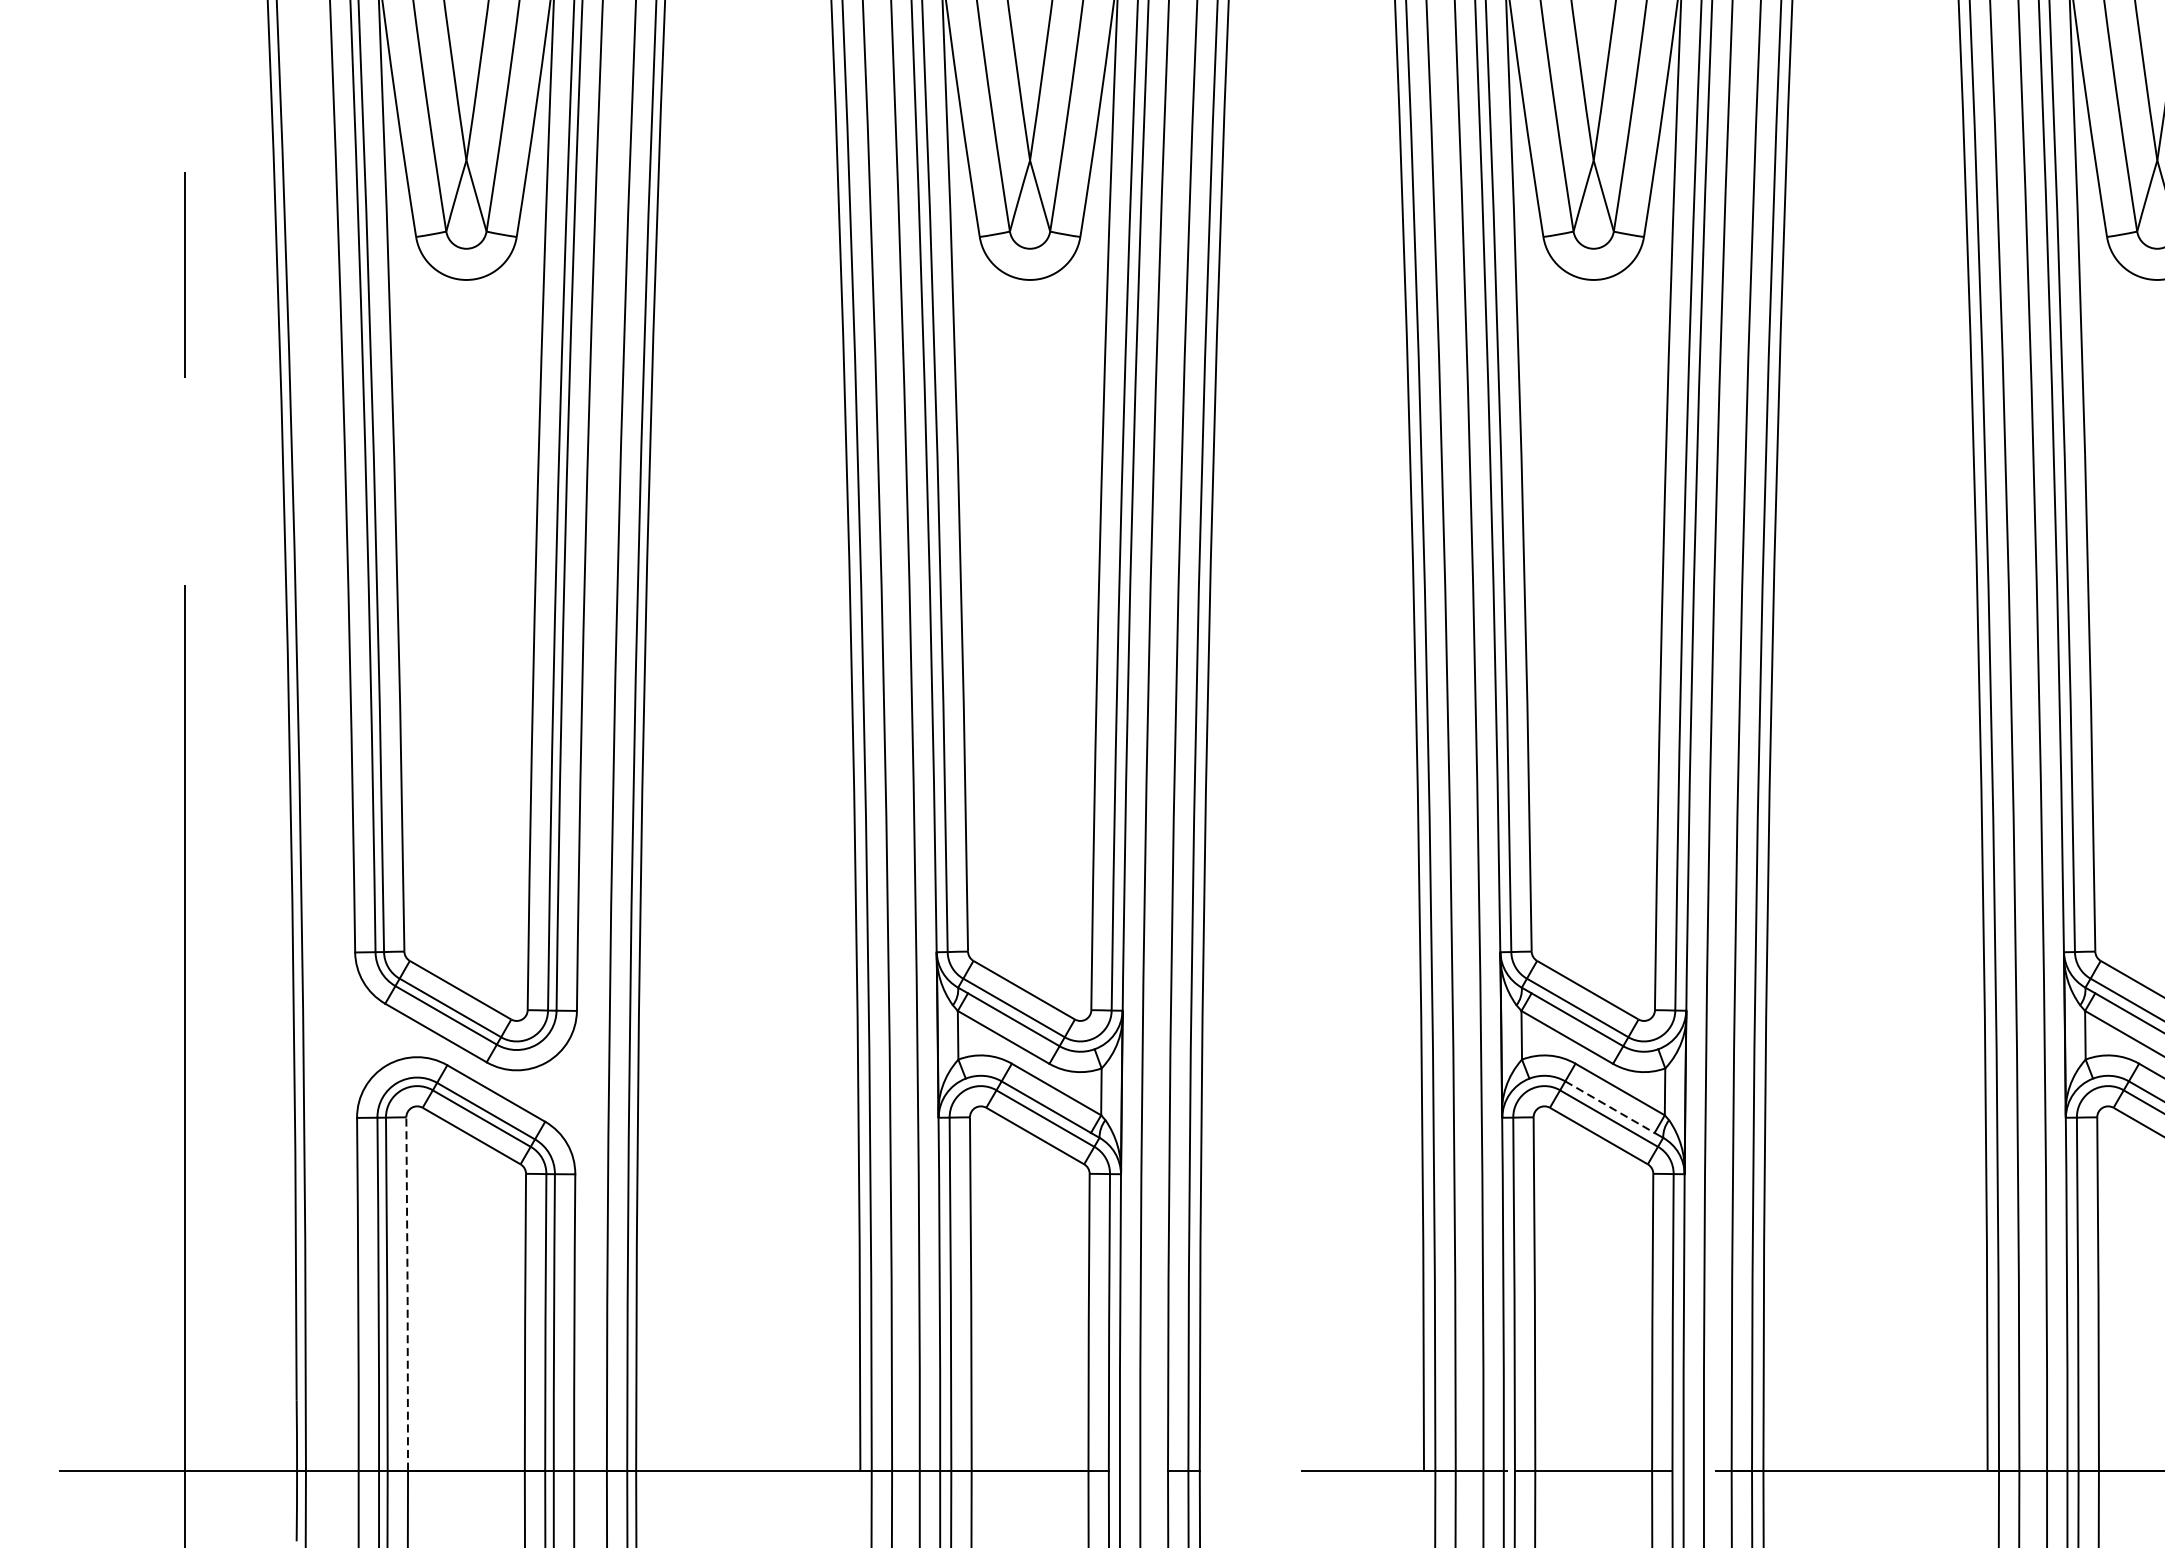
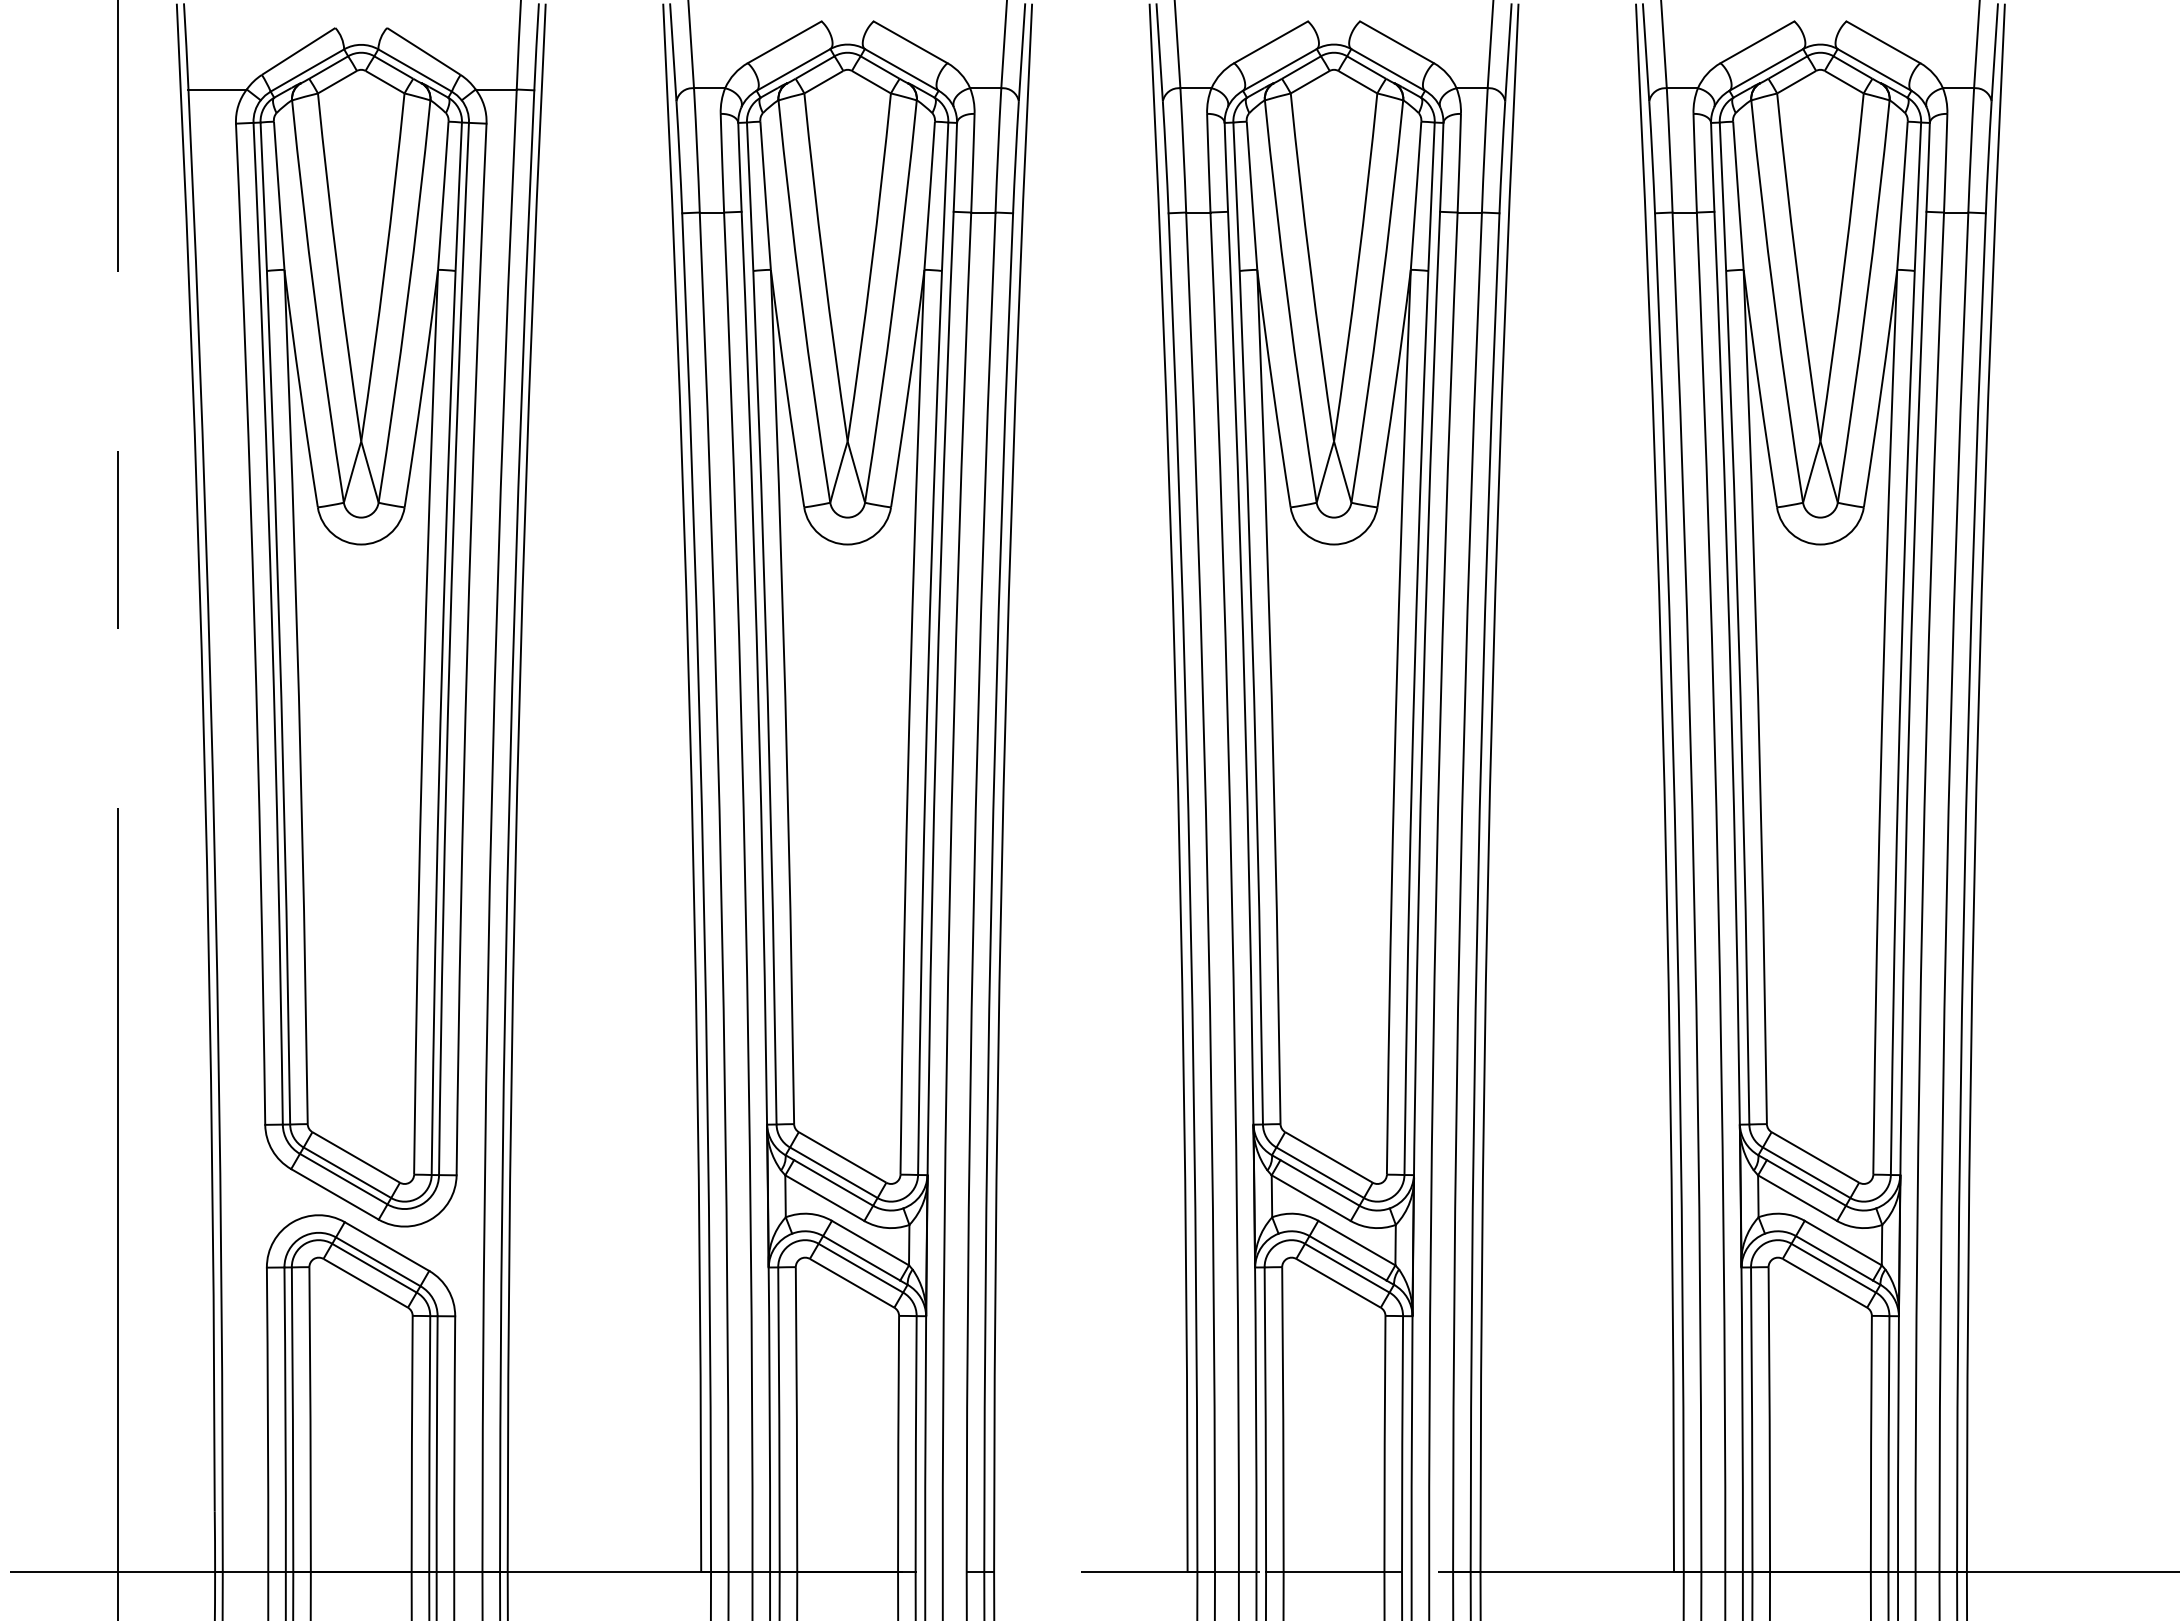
line: (1610, 1107) -> (1348, 1258), dashed -> solid
line: (407, 1293) -> (310, 1419), dashed -> solid

